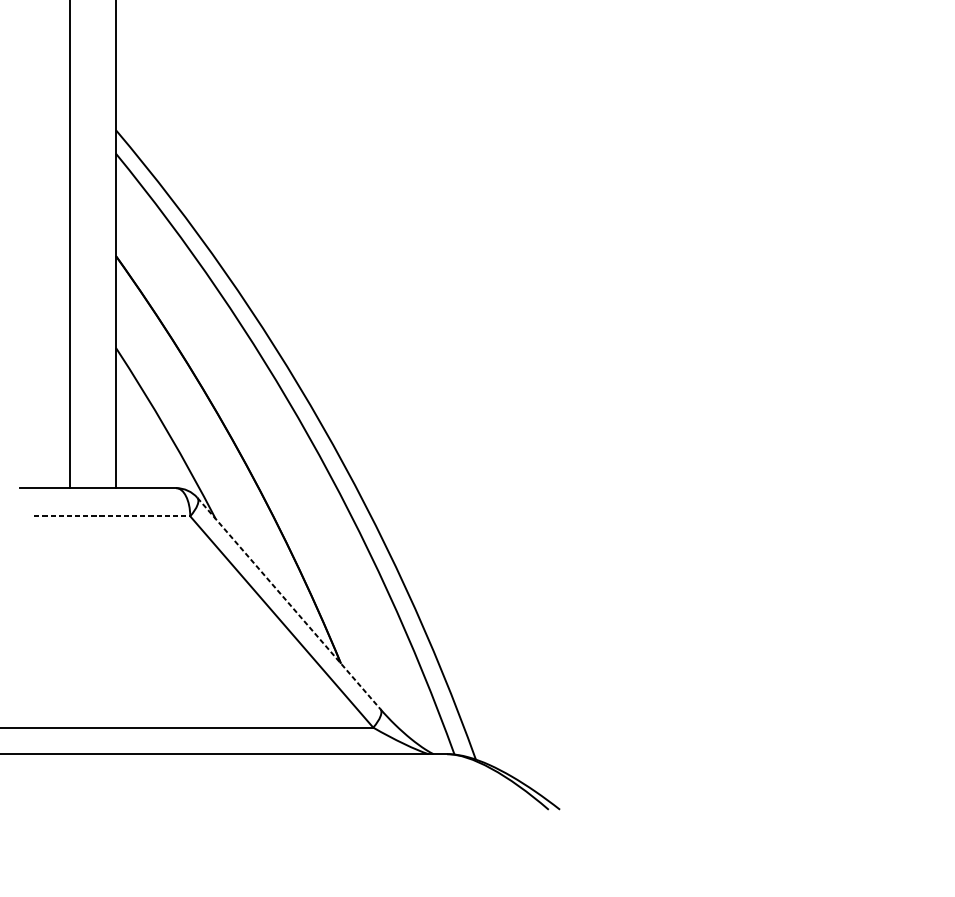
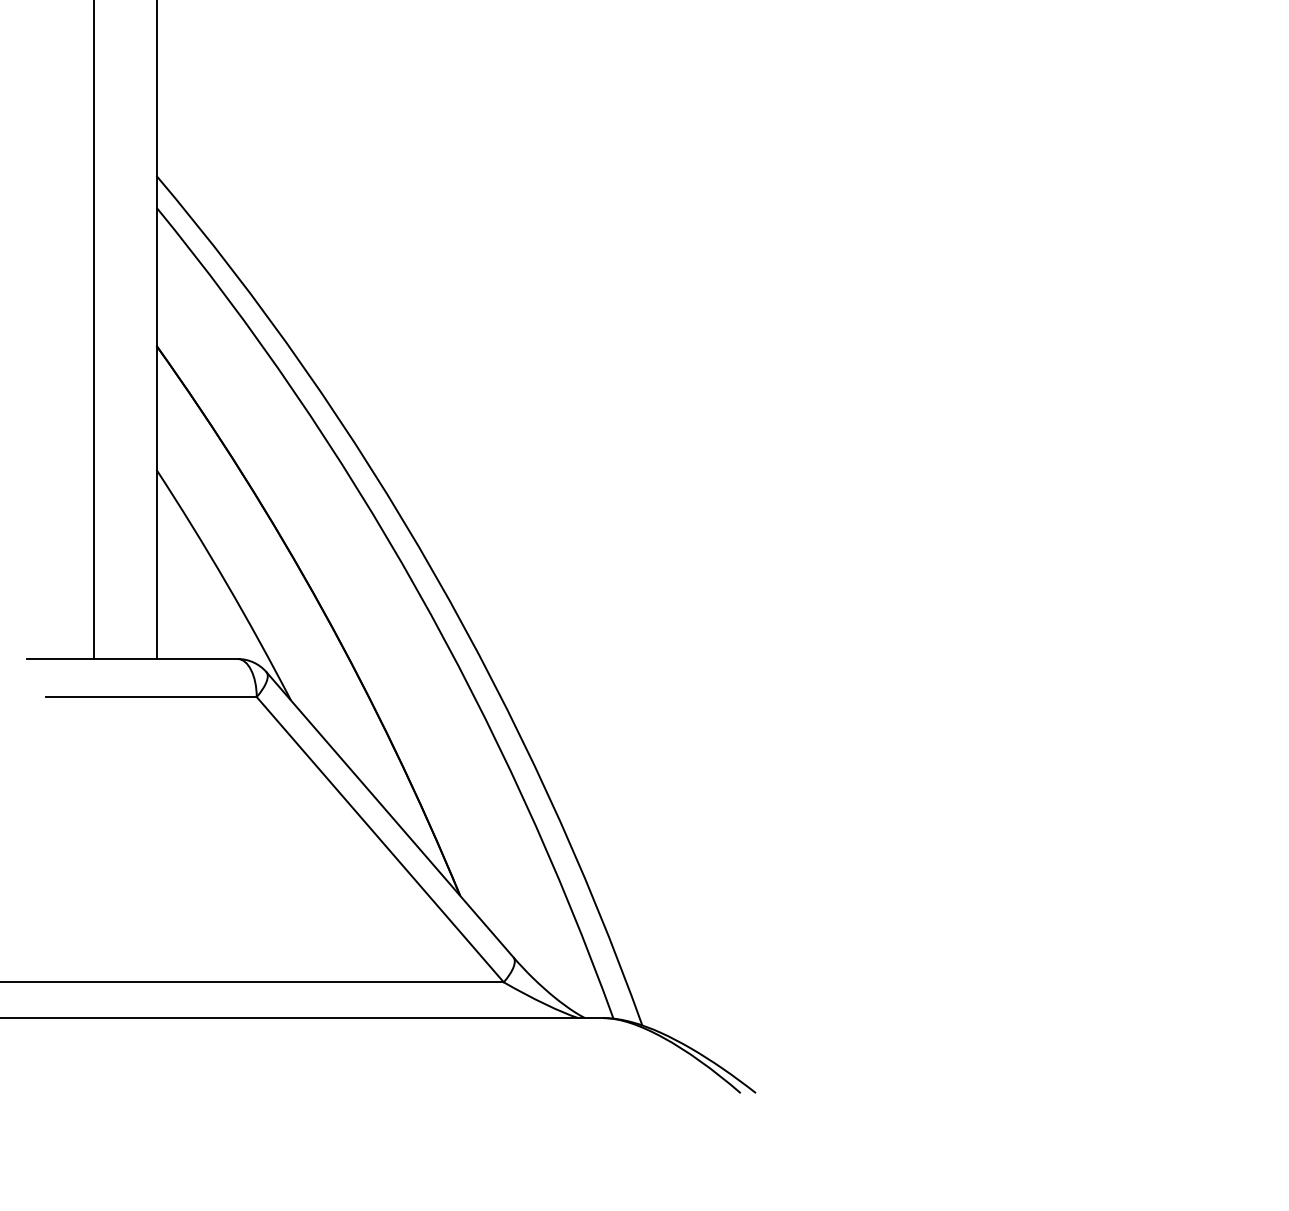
line: (112, 516) -> (151, 697), dashed -> solid
line: (289, 603) -> (390, 814), dashed -> solid

